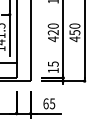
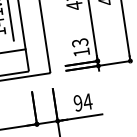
text: (50, 63) -> (75, 42), 15 -> 13
text: (49, 103) -> (83, 101), 65 -> 94

